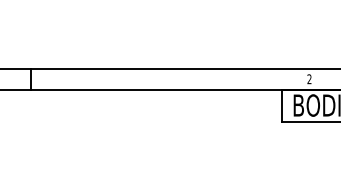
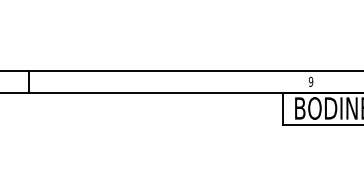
text: (308, 78) -> (310, 81), 2 -> 9

